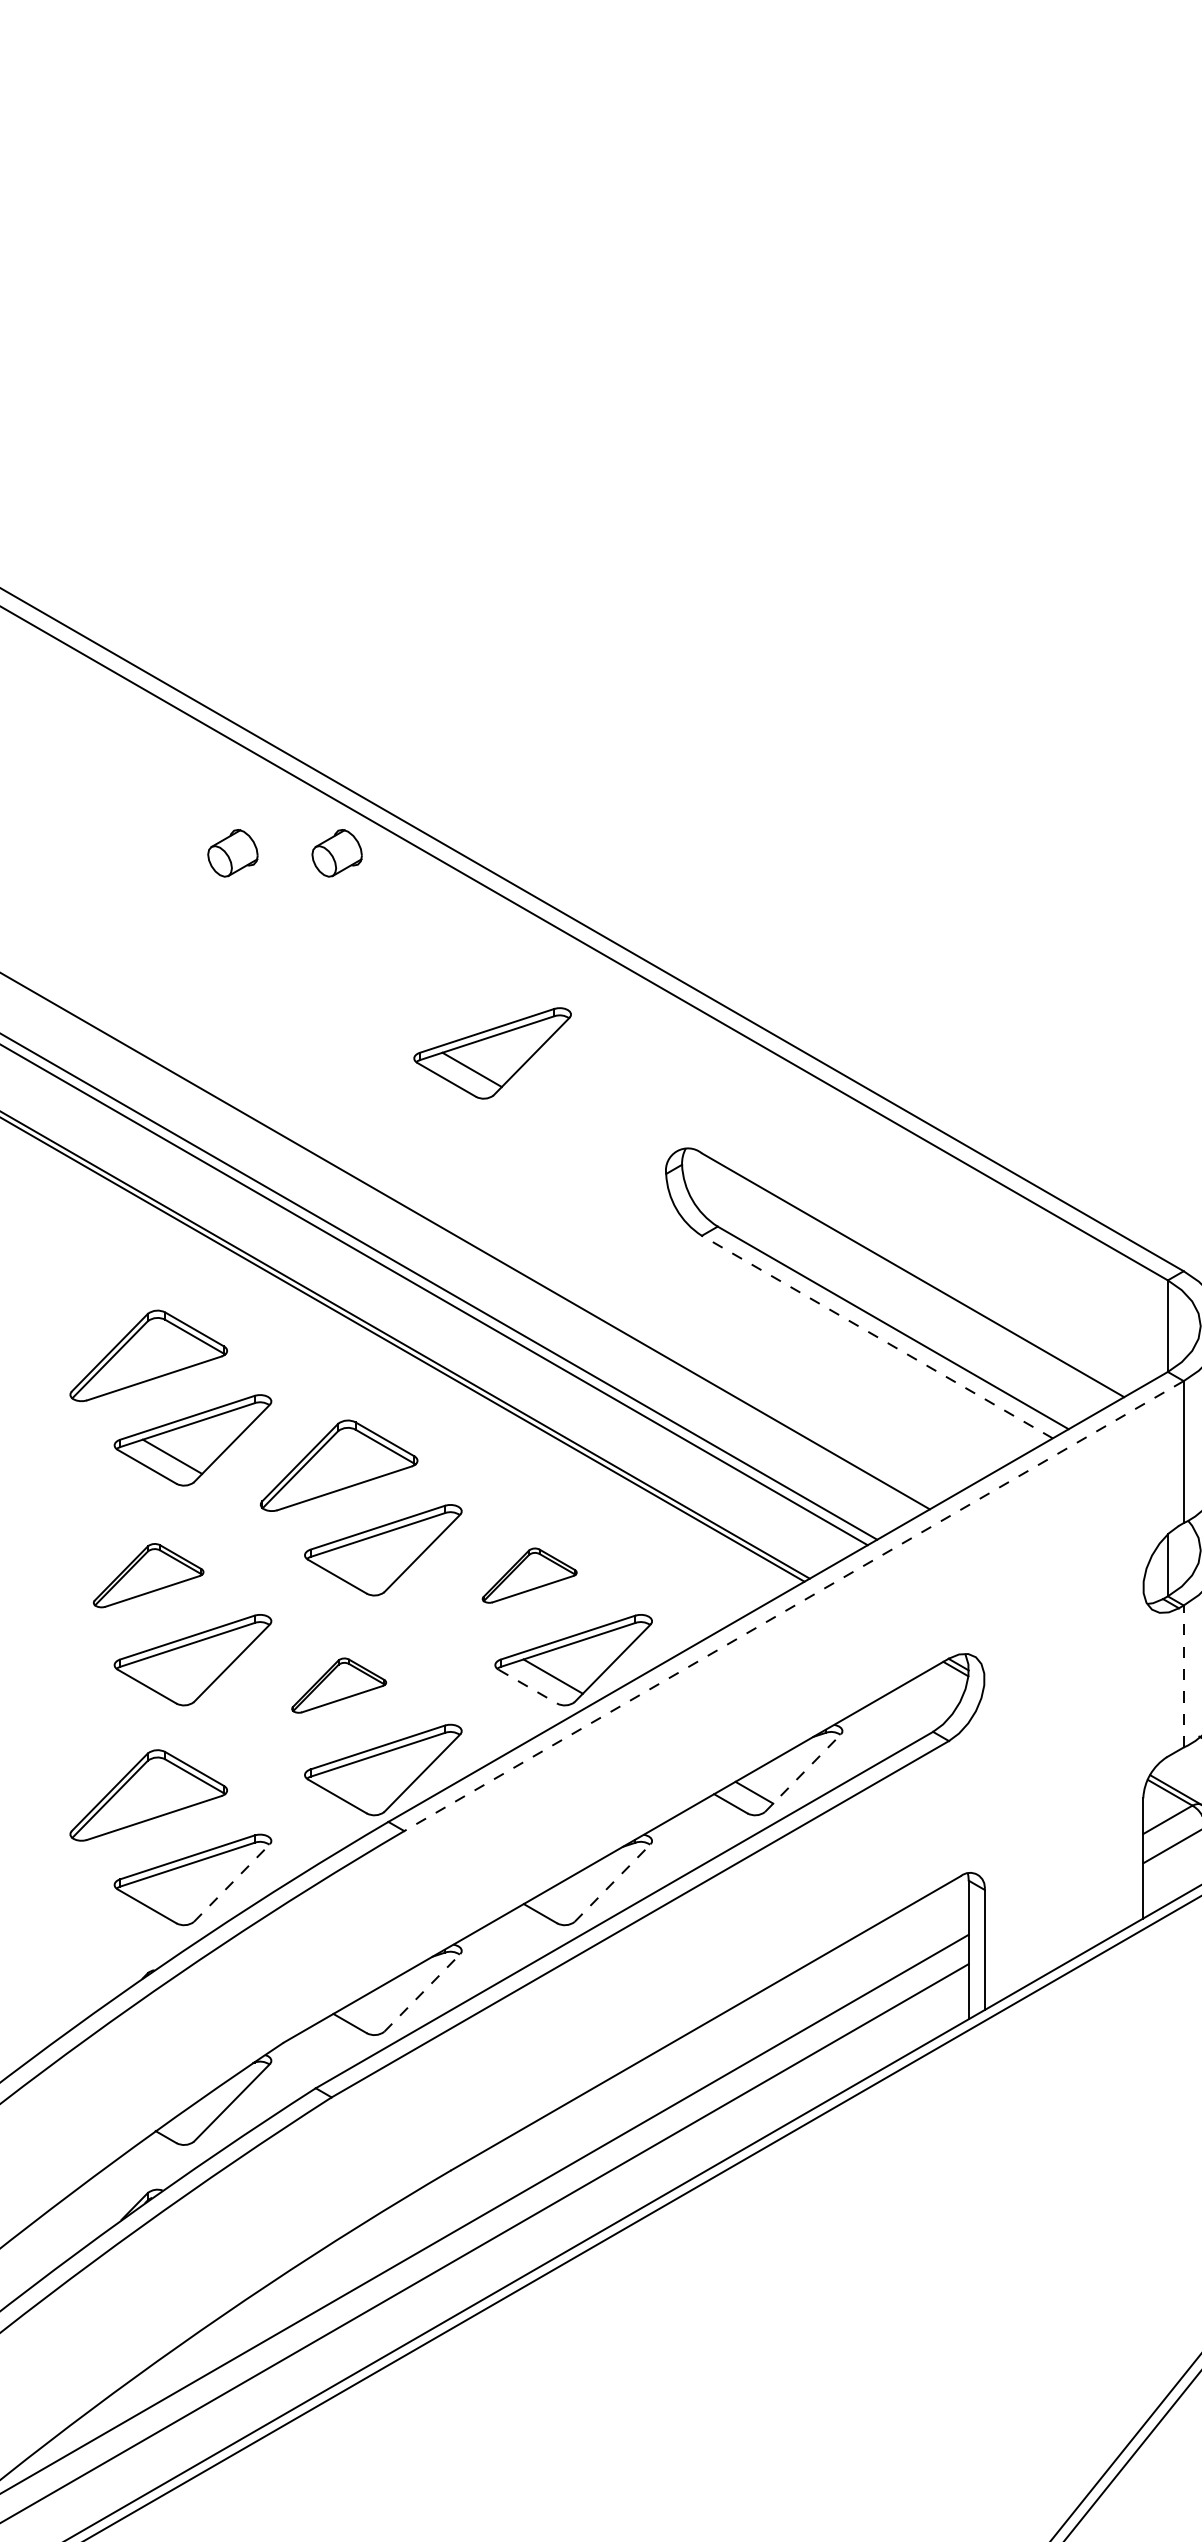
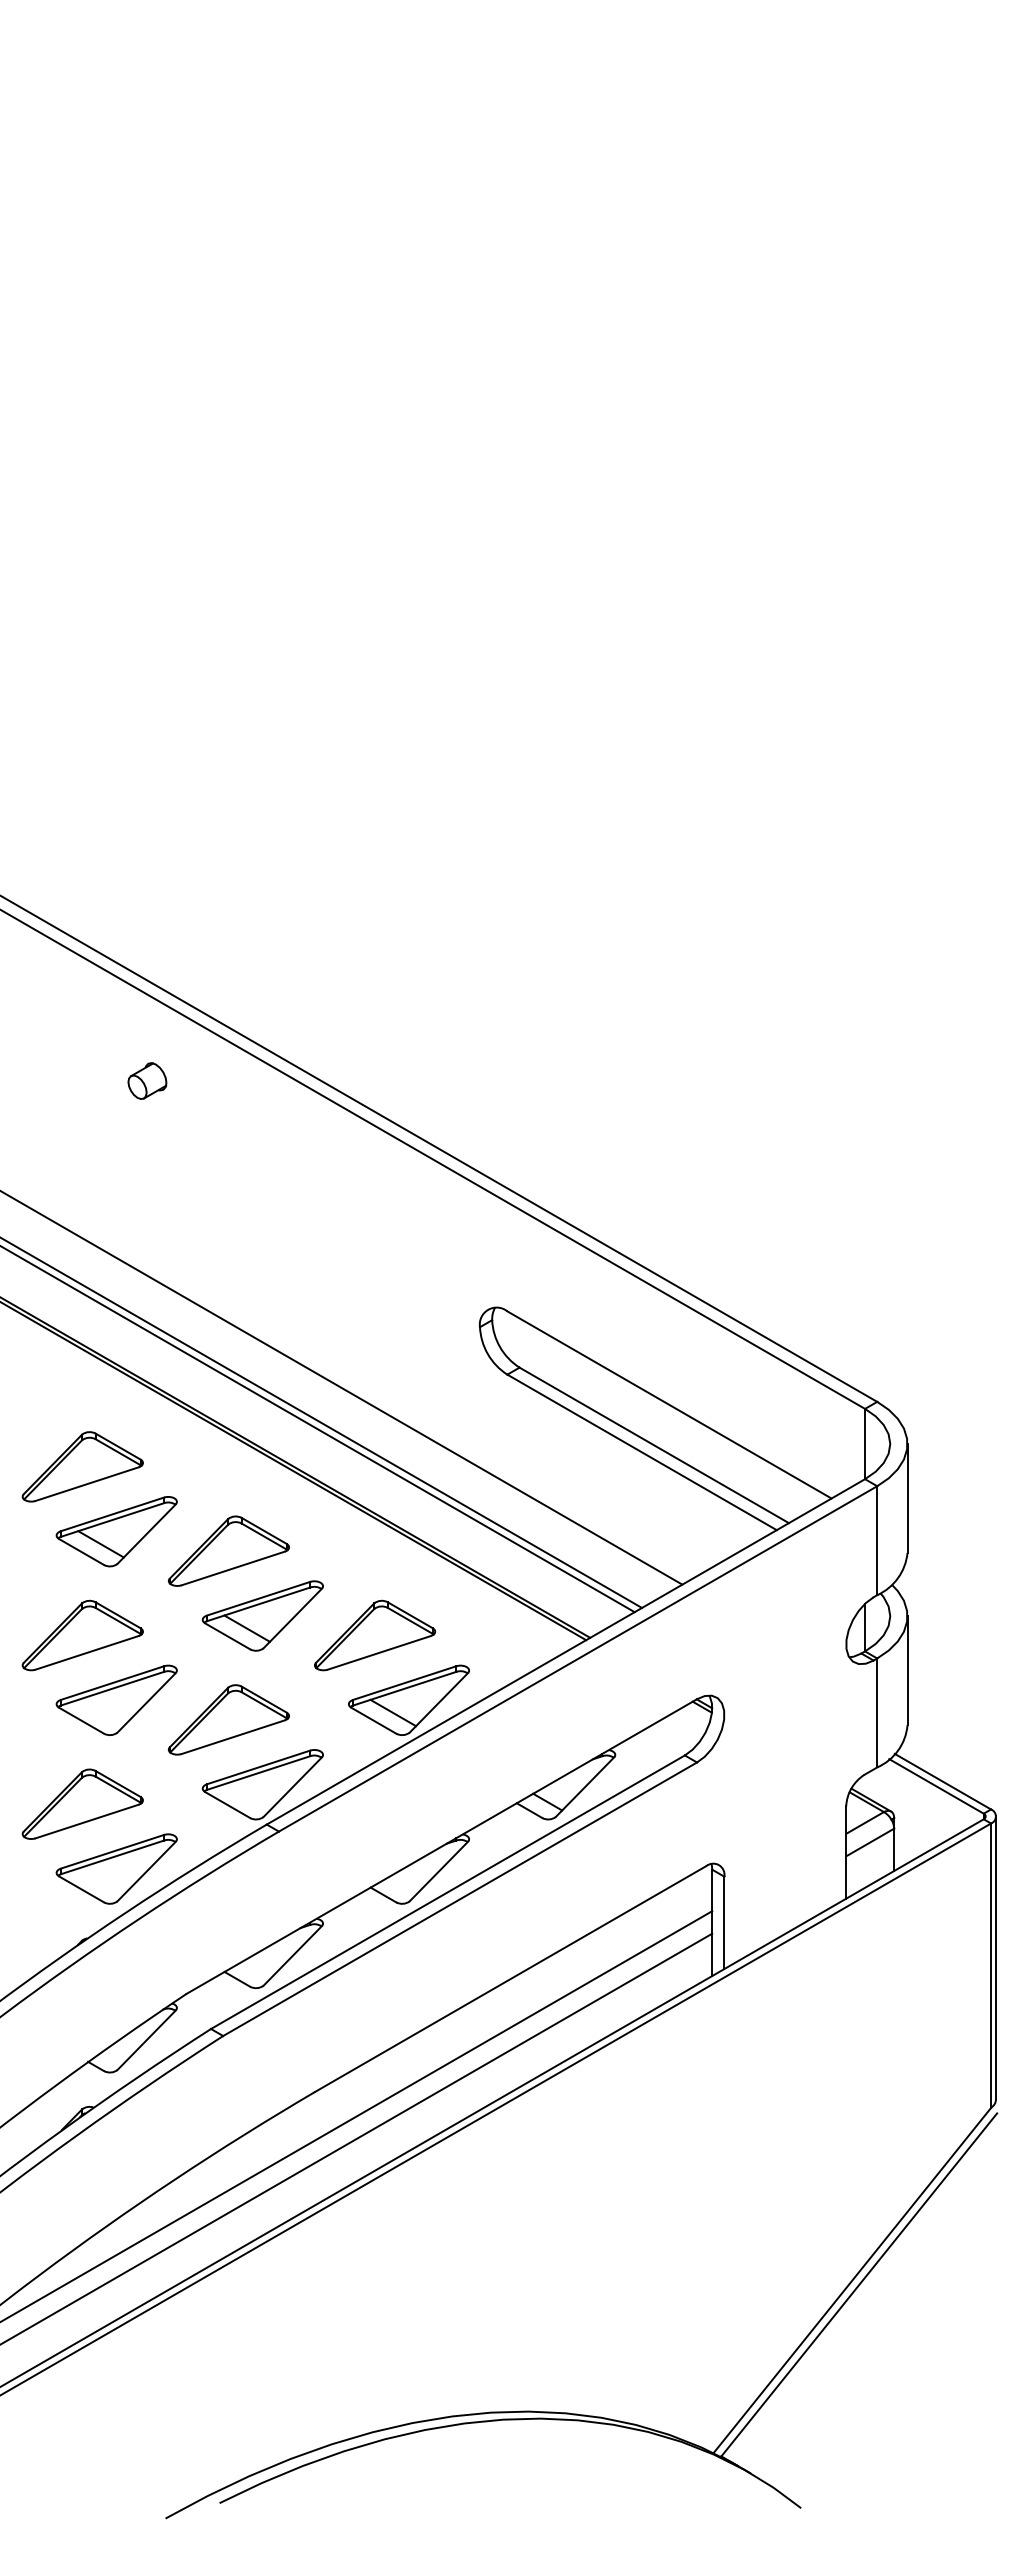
part: (337, 852) -> (227, 1080), removed
part: (492, 1053) -> (346, 1234), removed
line: (877, 1337) -> (642, 1452), dashed -> solid
line: (362, 1566) -> (246, 1628), added
part: (148, 1575) -> (82, 1635), size x1.43
part: (530, 1575) -> (375, 1635), size x1.67
line: (793, 1606) -> (577, 1659), dashed -> solid
line: (1184, 1675) -> (877, 1712), dashed -> solid
part: (338, 1685) -> (228, 1719), size x1.67
line: (527, 1686) -> (373, 1720), dashed -> solid
line: (803, 1773) -> (585, 1787), dashed -> solid
line: (231, 1883) -> (146, 1871), dashed -> solid
line: (612, 1883) -> (438, 1871), dashed -> solid
line: (421, 1992) -> (292, 1955), dashed -> solid

